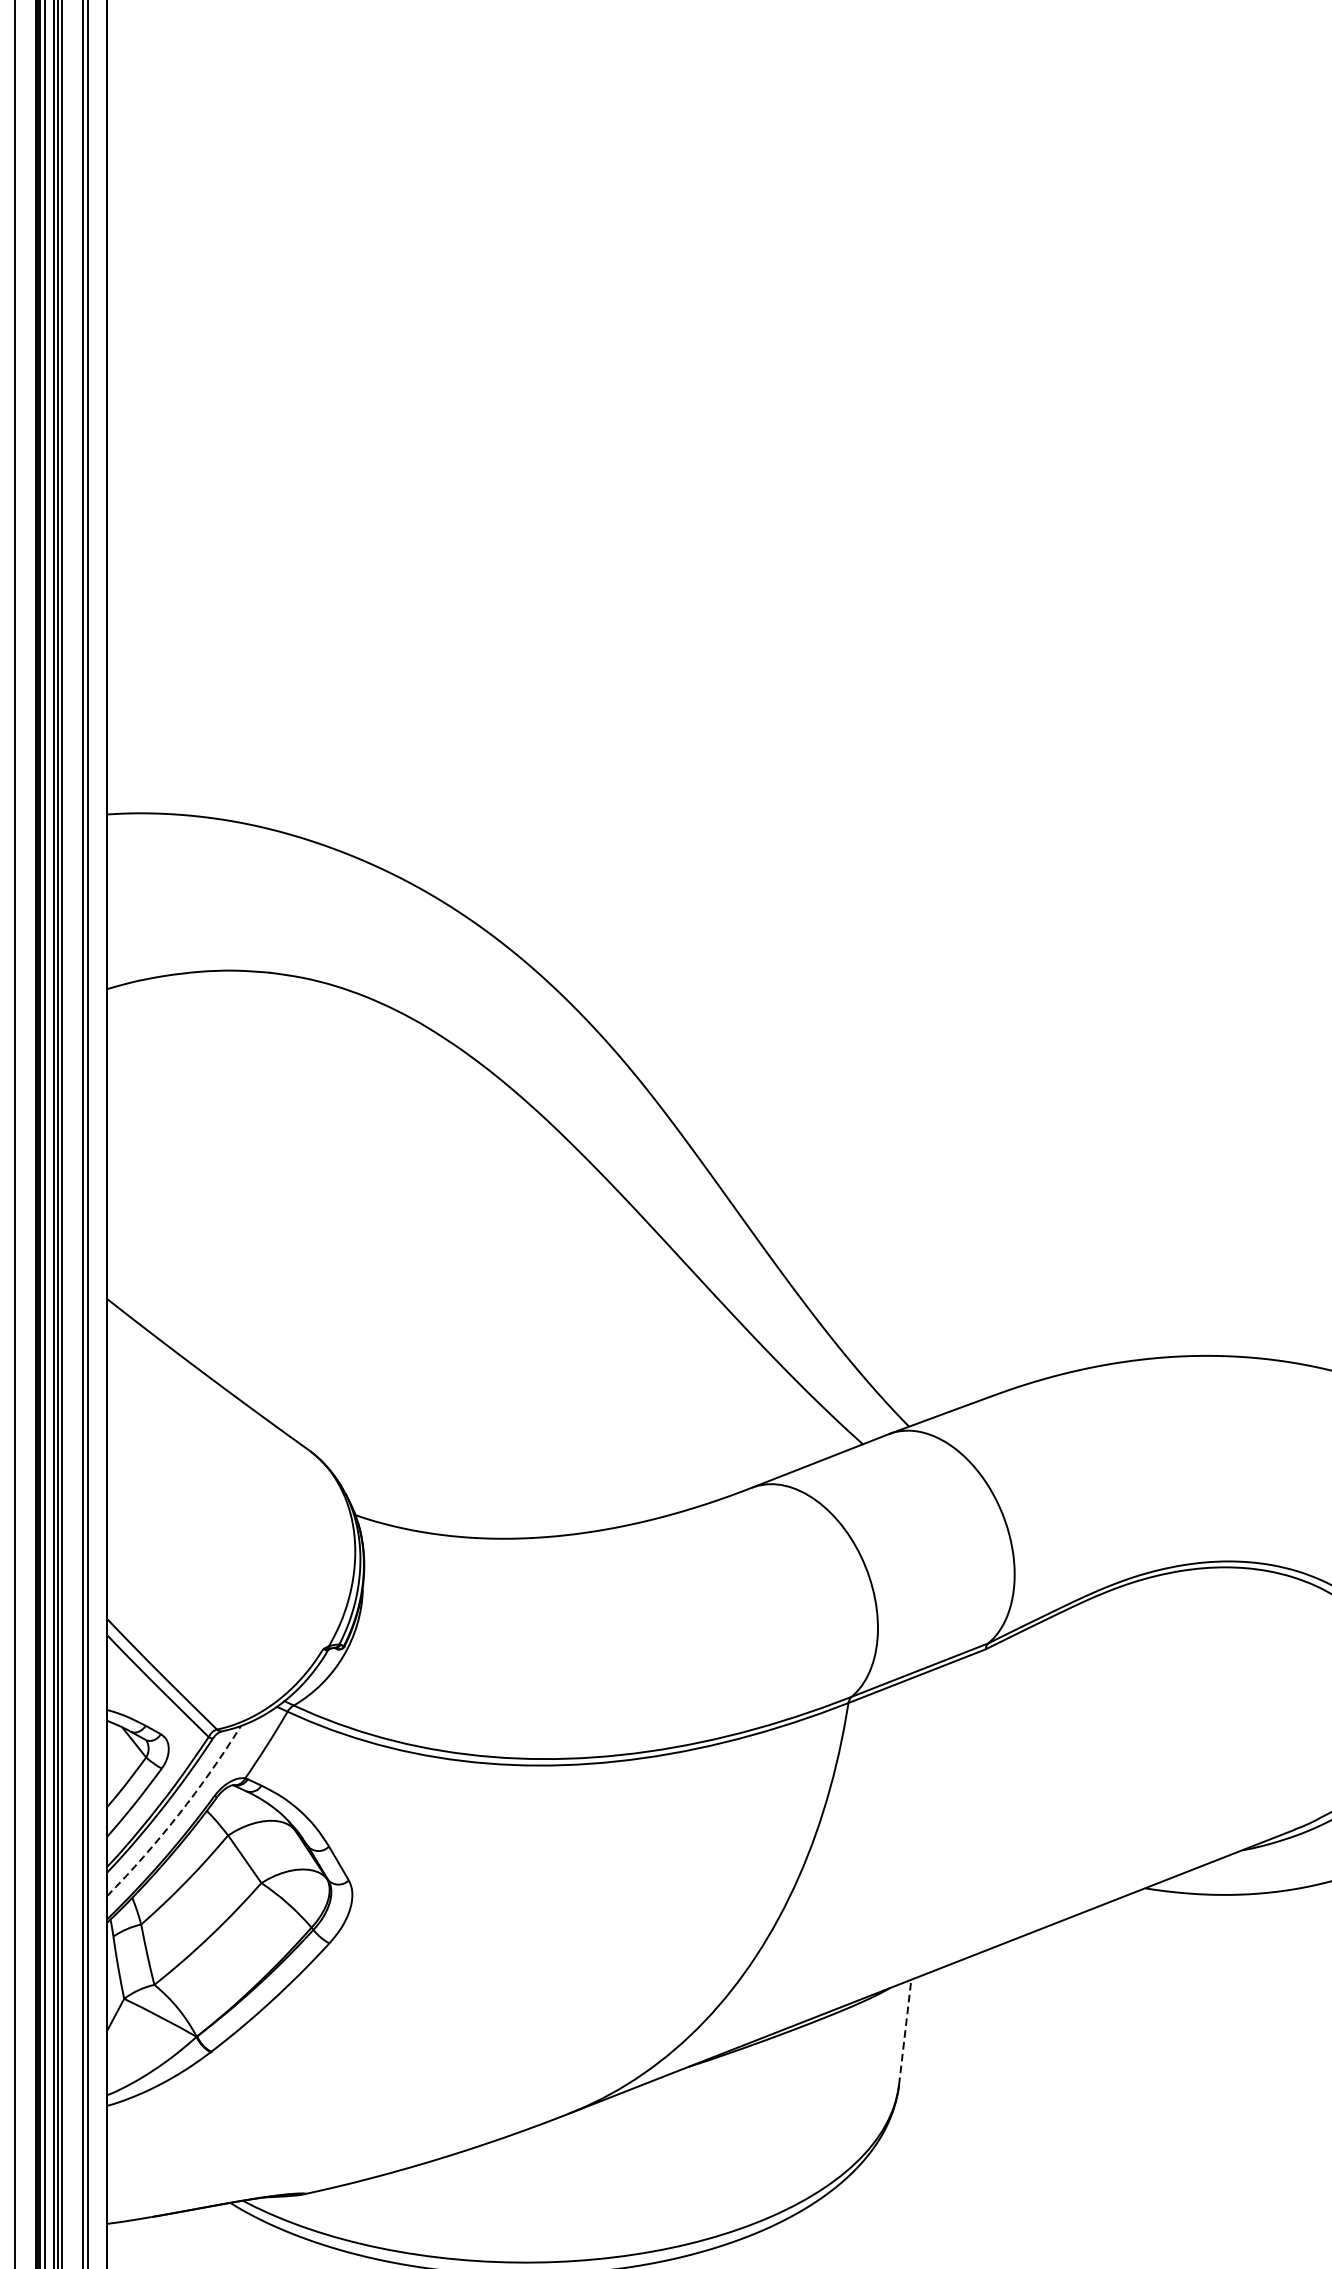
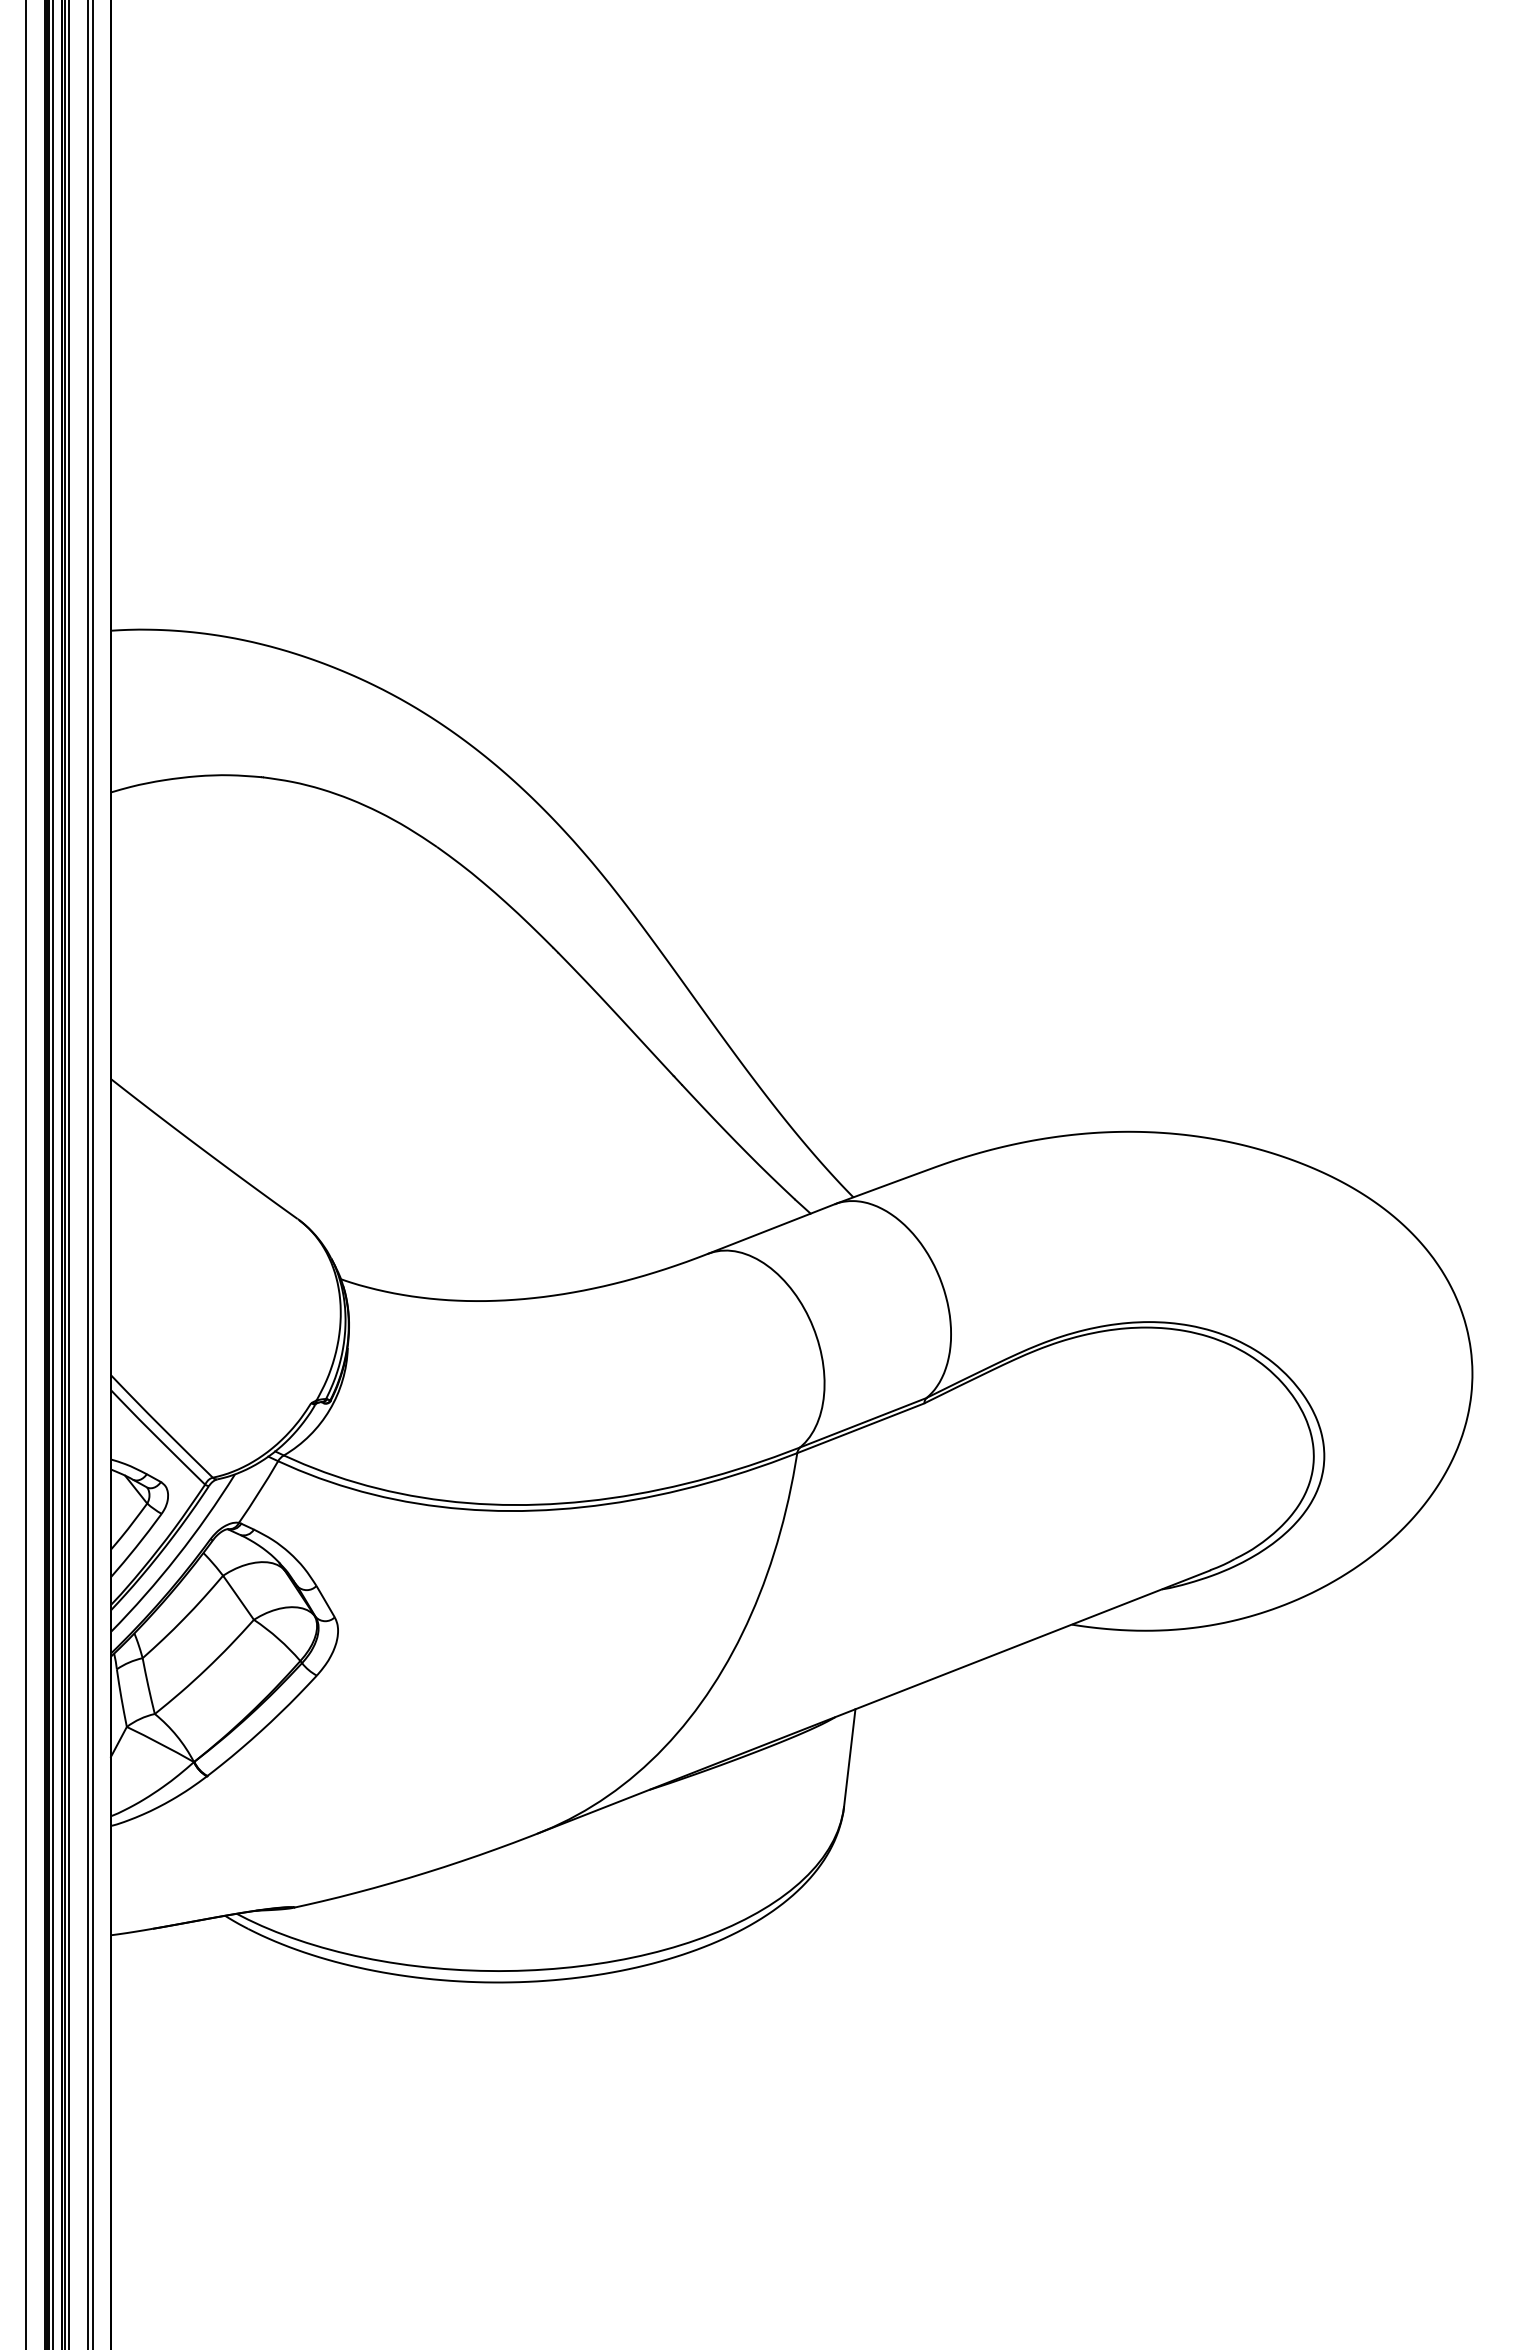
arc: (178, 1814) -> (177, 1556), dashed -> solid
line: (904, 2031) -> (849, 1757), dashed -> solid

